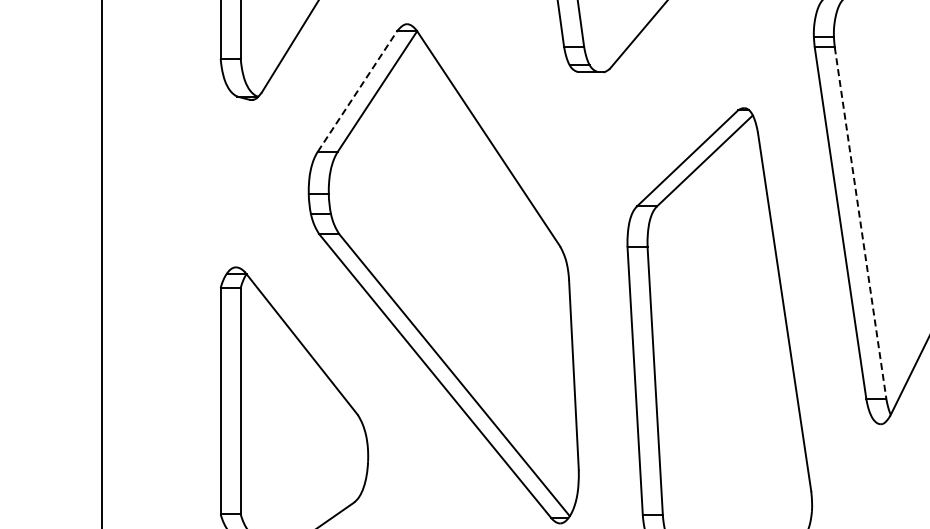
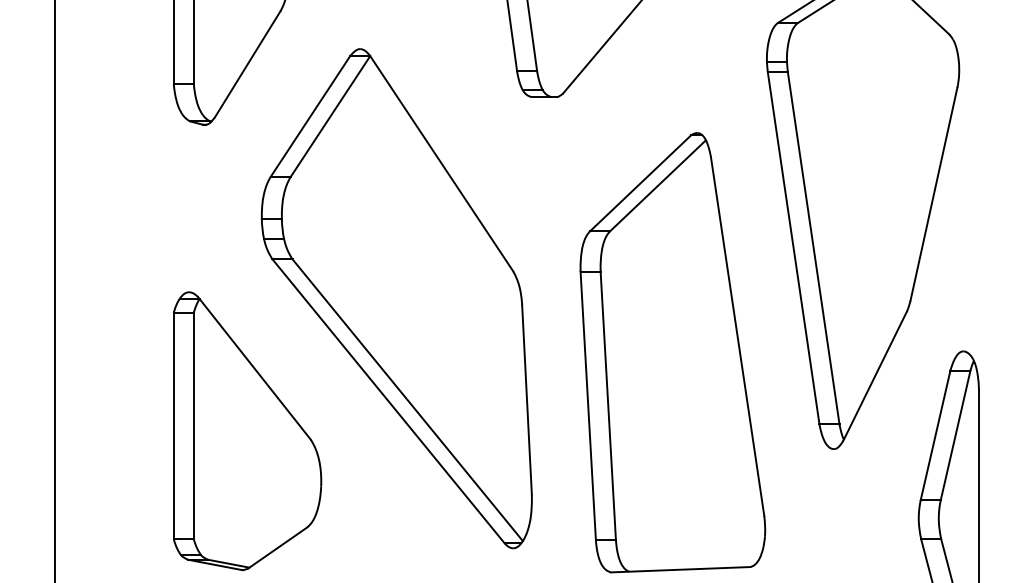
line: (357, 90) -> (310, 115), dashed -> solid
line: (860, 223) -> (813, 248), dashed -> solid

